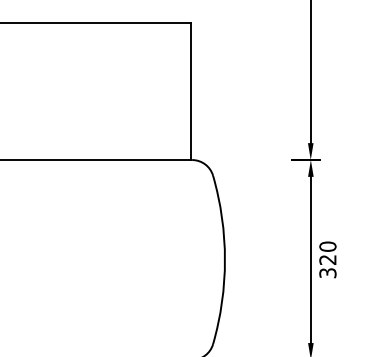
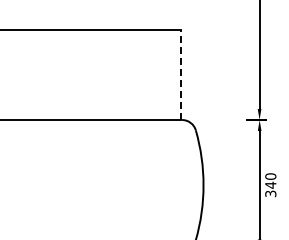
line: (191, 91) -> (181, 75), solid -> dashed
text: (327, 258) -> (270, 184), 320 -> 340

